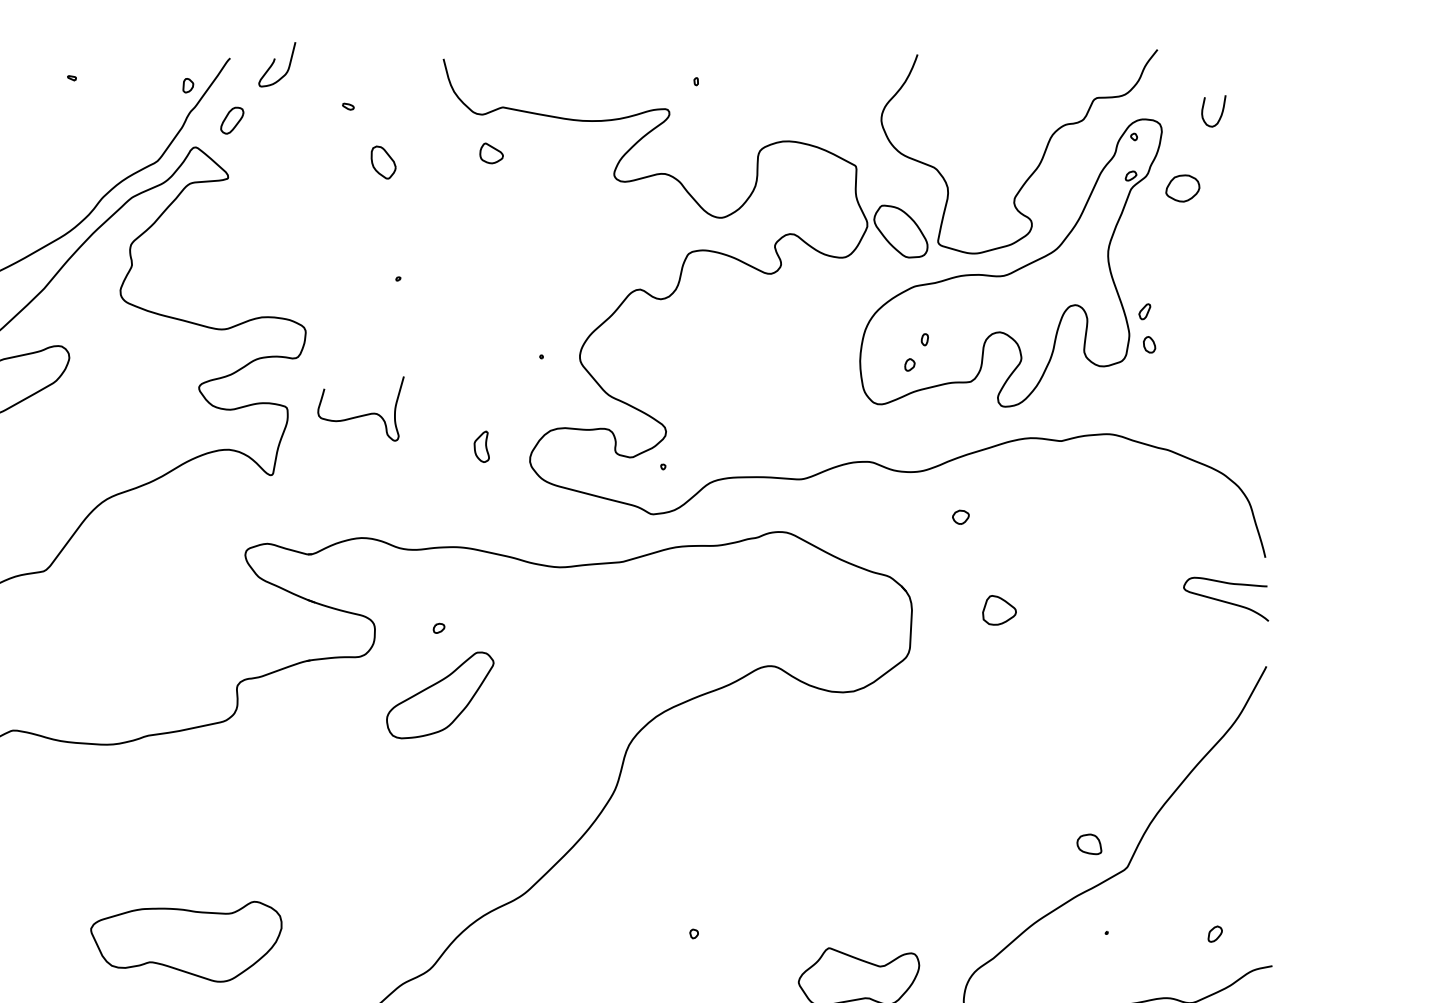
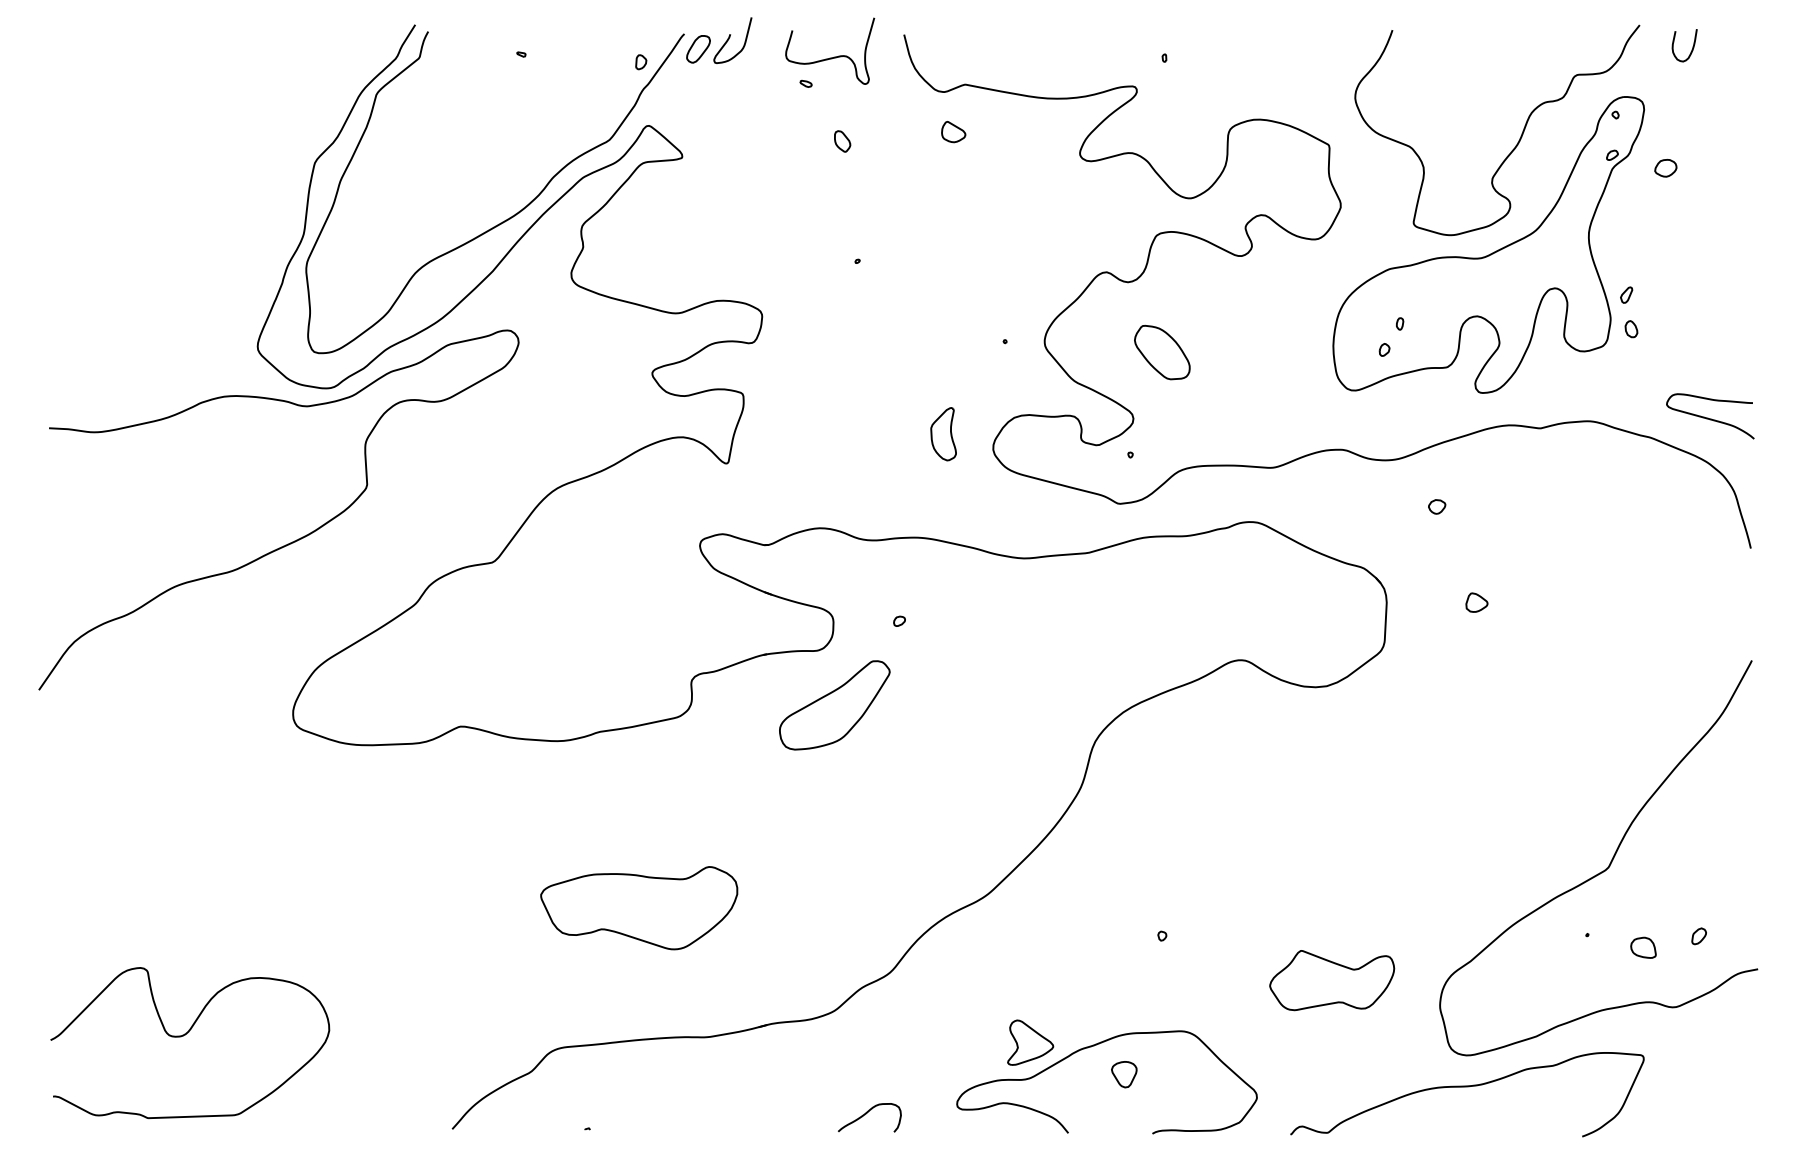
curve: (1221, 112) -> (1692, 46), moved
part: (232, 120) -> (698, 49), moved
part: (383, 162) -> (842, 141), size x0.62
part: (1182, 188) -> (1665, 168), size x0.62
part: (901, 231) -> (1162, 352), moved
curve: (361, 415) -> (830, 57), moved
part: (481, 447) -> (943, 434), size x1.67
curve: (1226, 601) -> (1710, 418), moved
part: (999, 610) -> (1476, 602), size x0.62
part: (439, 695) -> (834, 705), moved
part: (1089, 844) -> (1643, 947), moved
part: (186, 942) -> (639, 908), moved

